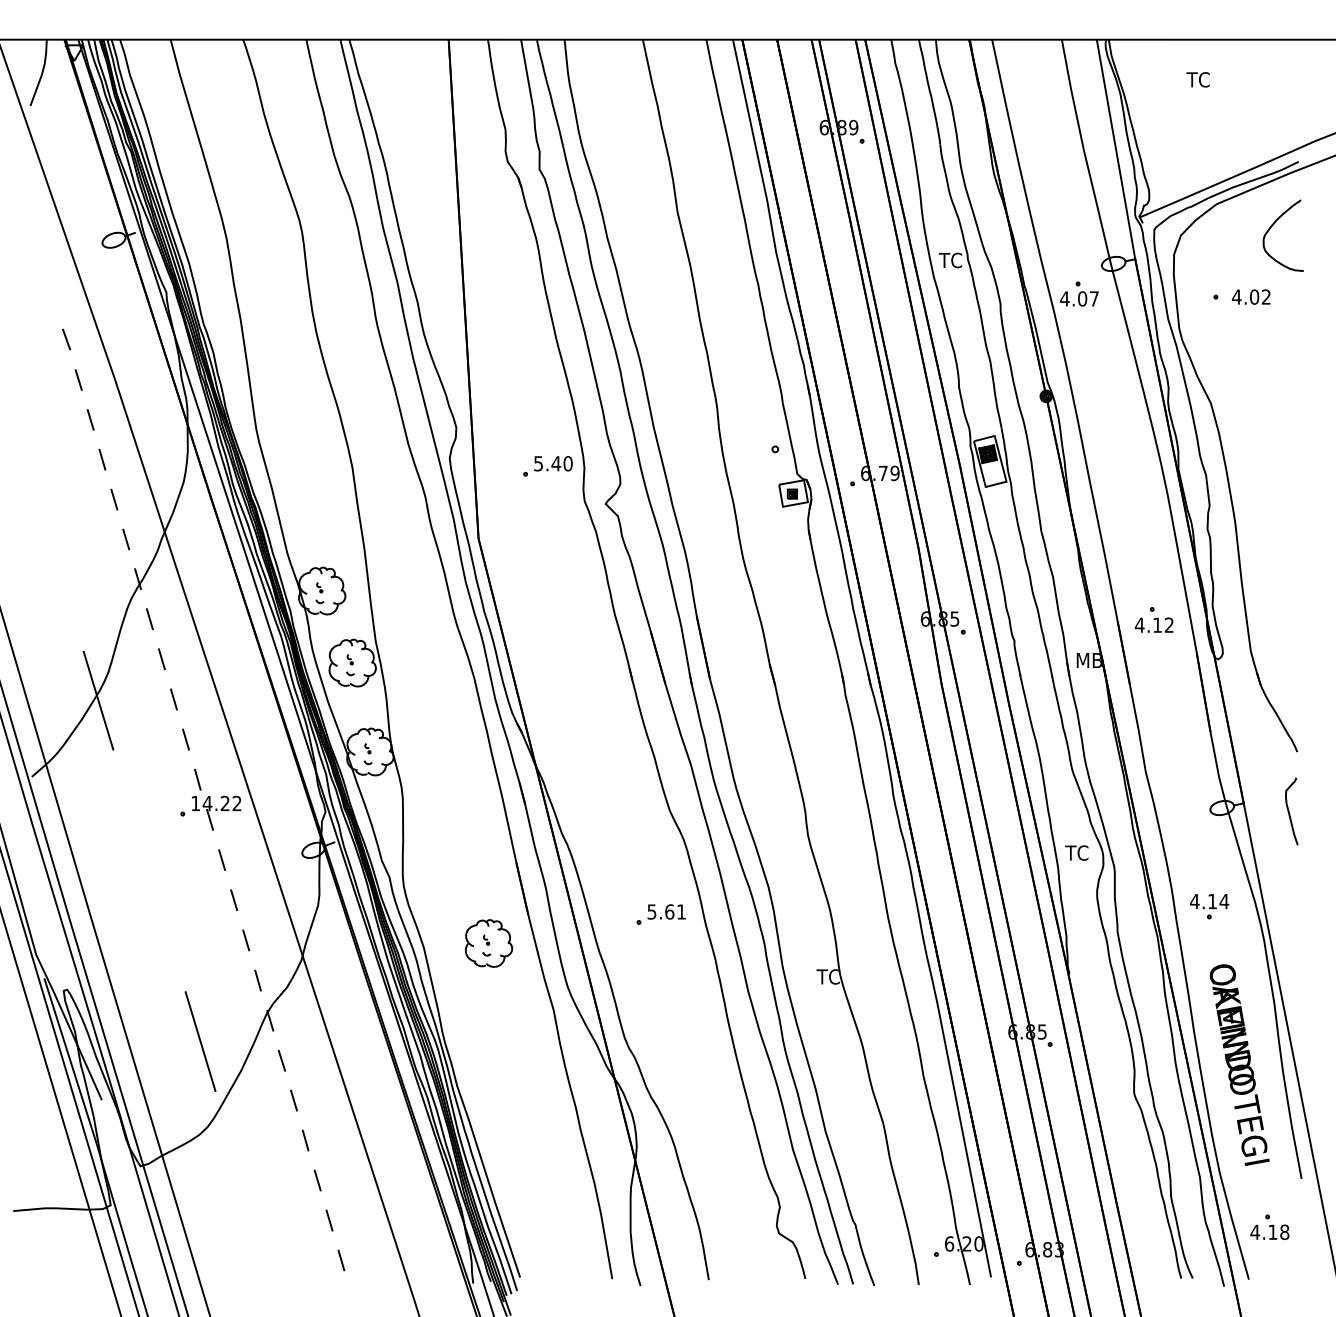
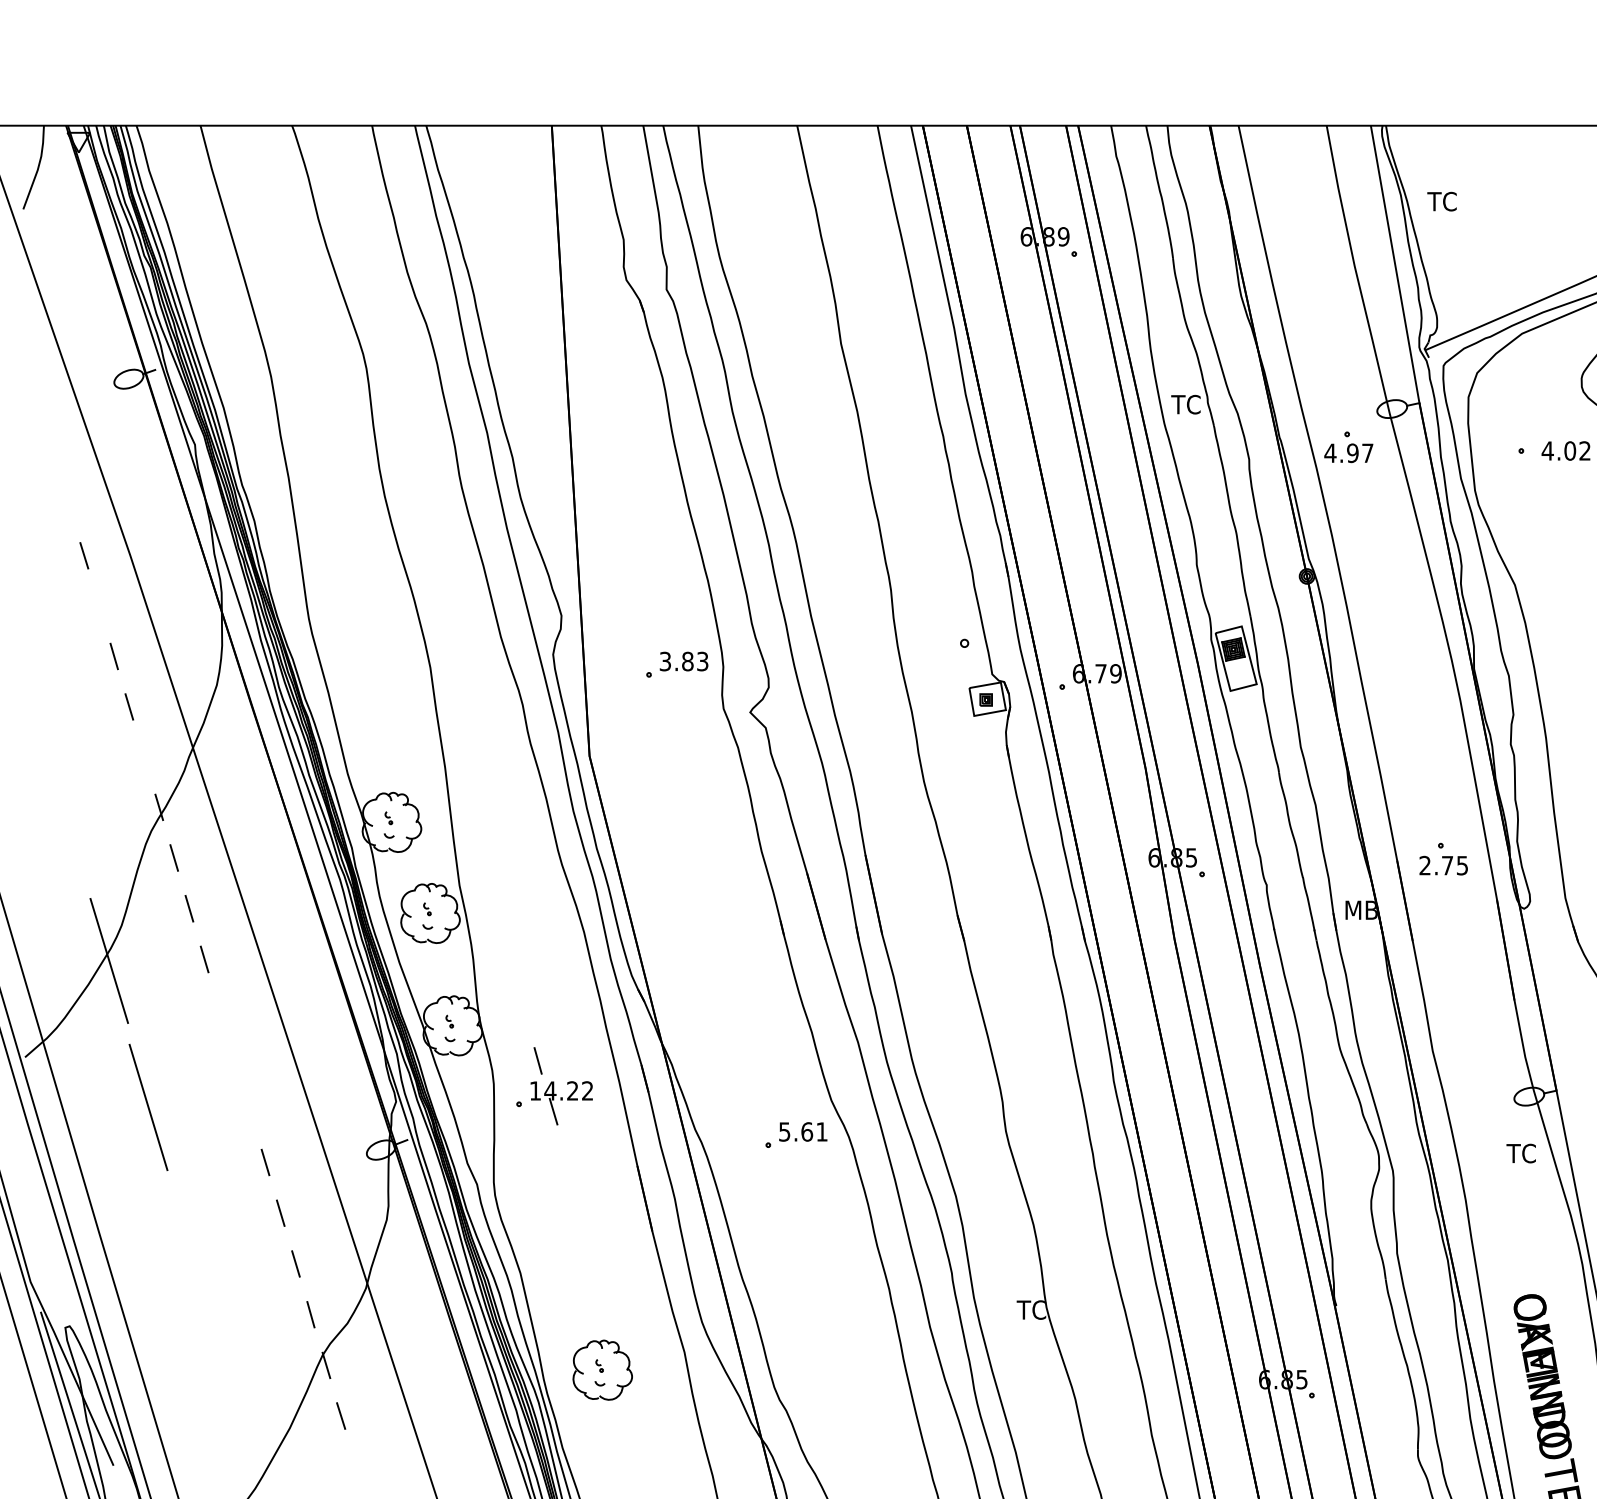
text: (1197, 79) -> (1441, 201), moved
text: (1082, 298) -> (1352, 452), 4.07 -> 4.97
line: (66, 339) -> (68, 504), removed
line: (90, 419) -> (99, 605), removed
text: (553, 463) -> (684, 661), 5.40 -> 3.83
line: (126, 539) -> (144, 757), removed
text: (1153, 624) -> (1442, 864), 4.12 -> 2.75
line: (185, 739) -> (219, 1010), removed
part: (210, 799) -> (554, 1085), moved
text: (1076, 852) -> (1520, 1152), moved
part: (1209, 906) -> (1513, 1221), removed
part: (660, 914) -> (795, 1135), moved
part: (488, 943) -> (602, 1370), moved
line: (200, 1041) -> (148, 1107), moved
line: (293, 1100) -> (355, 1466), removed

